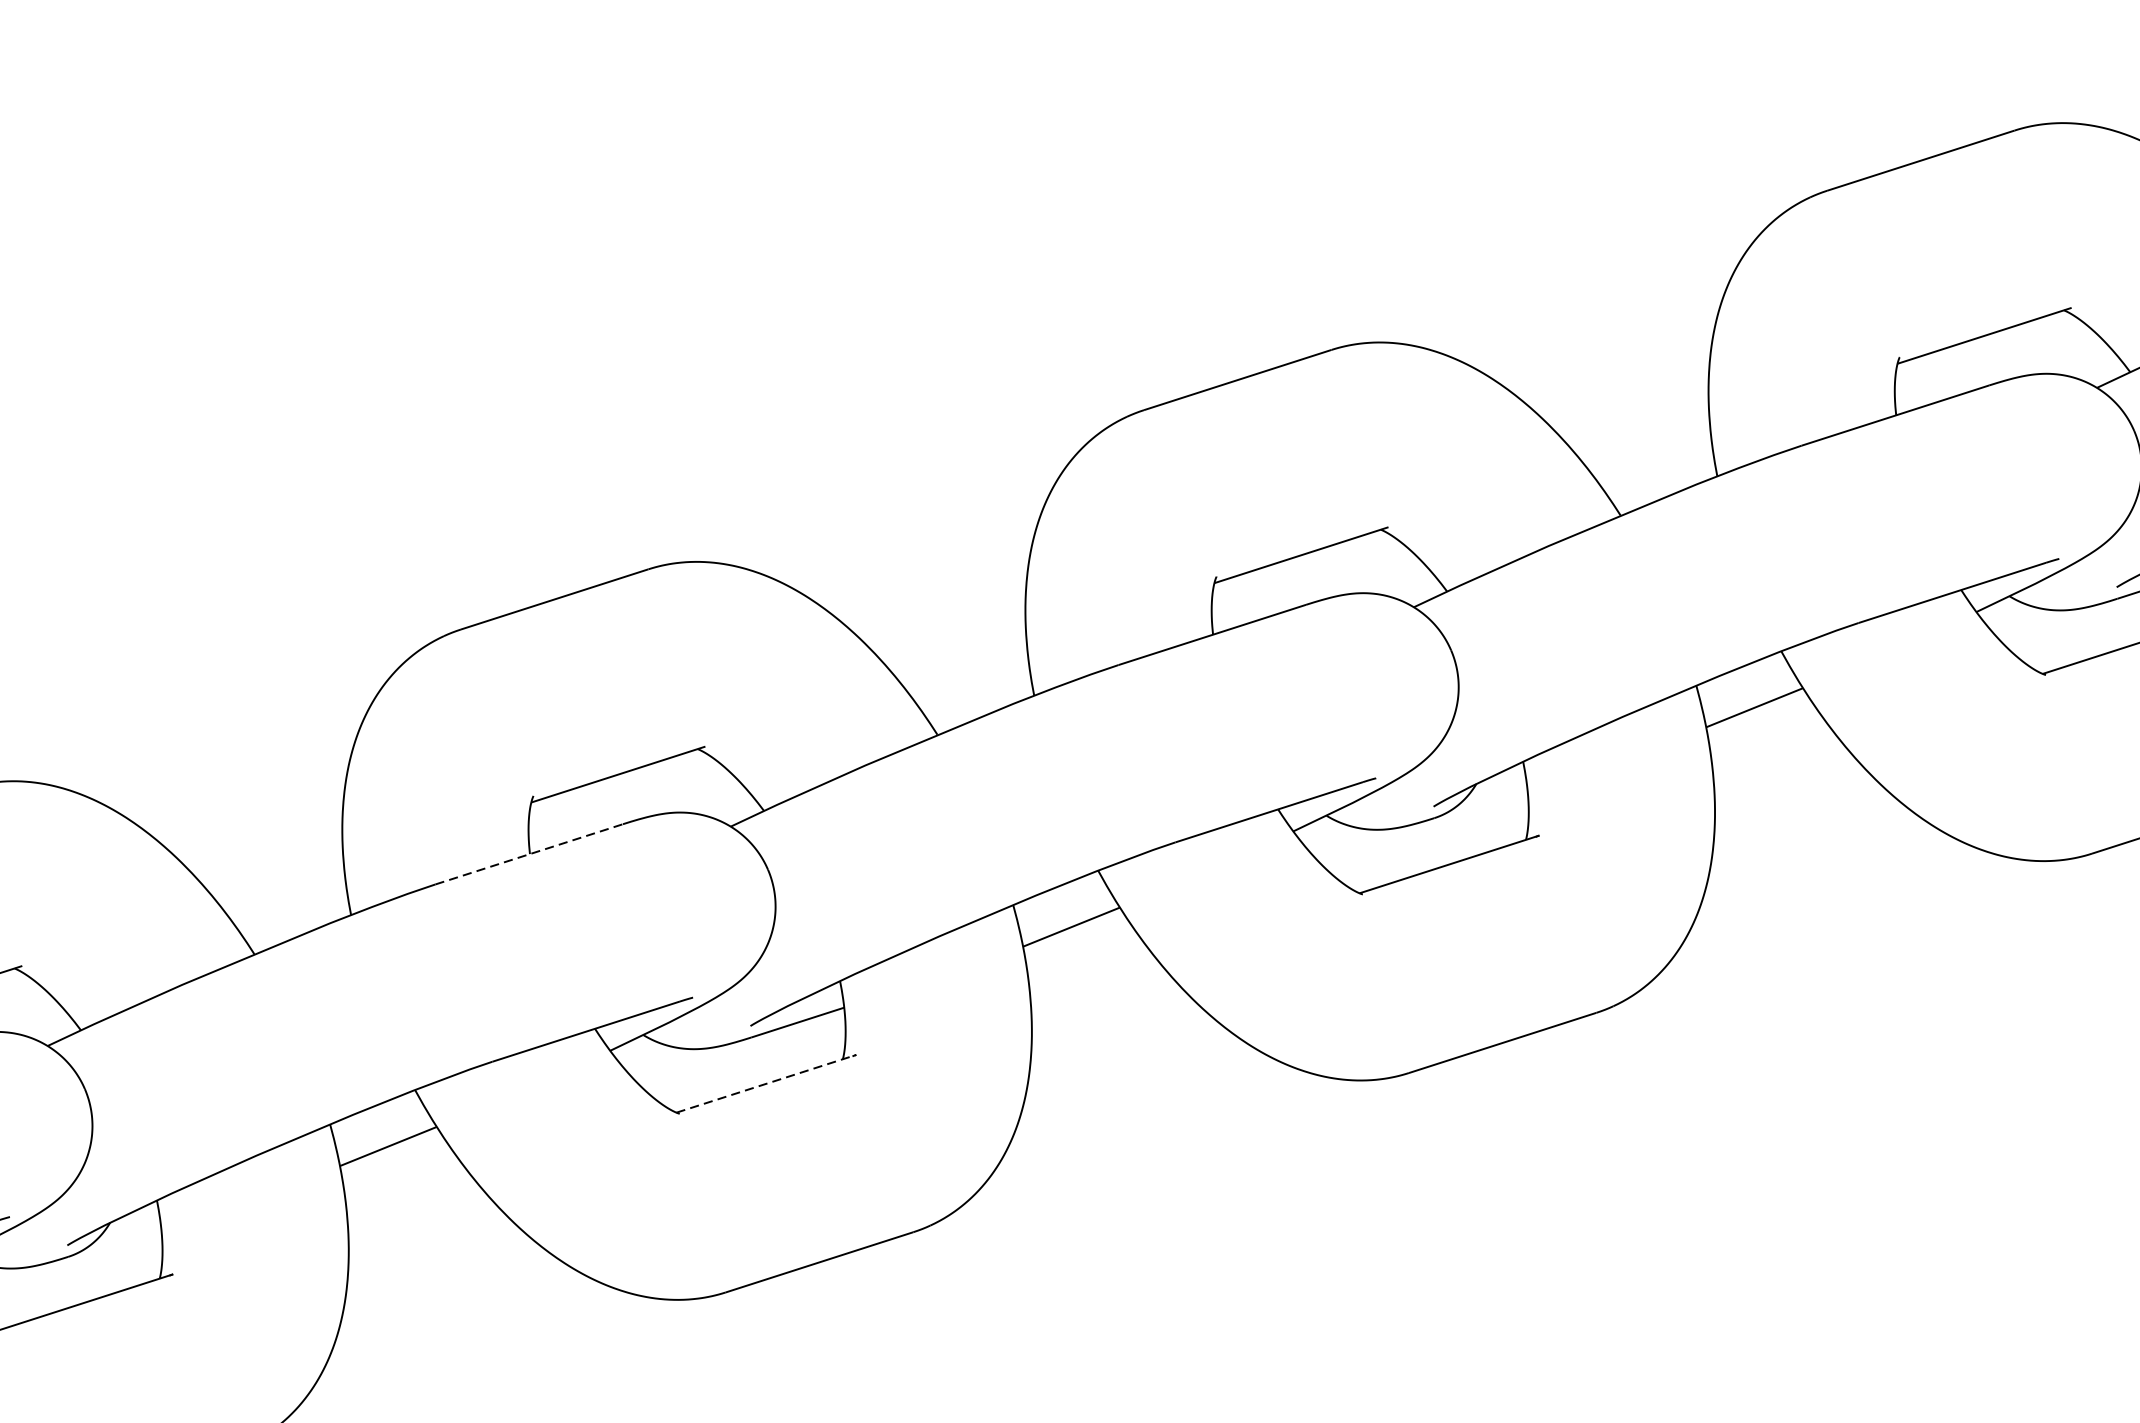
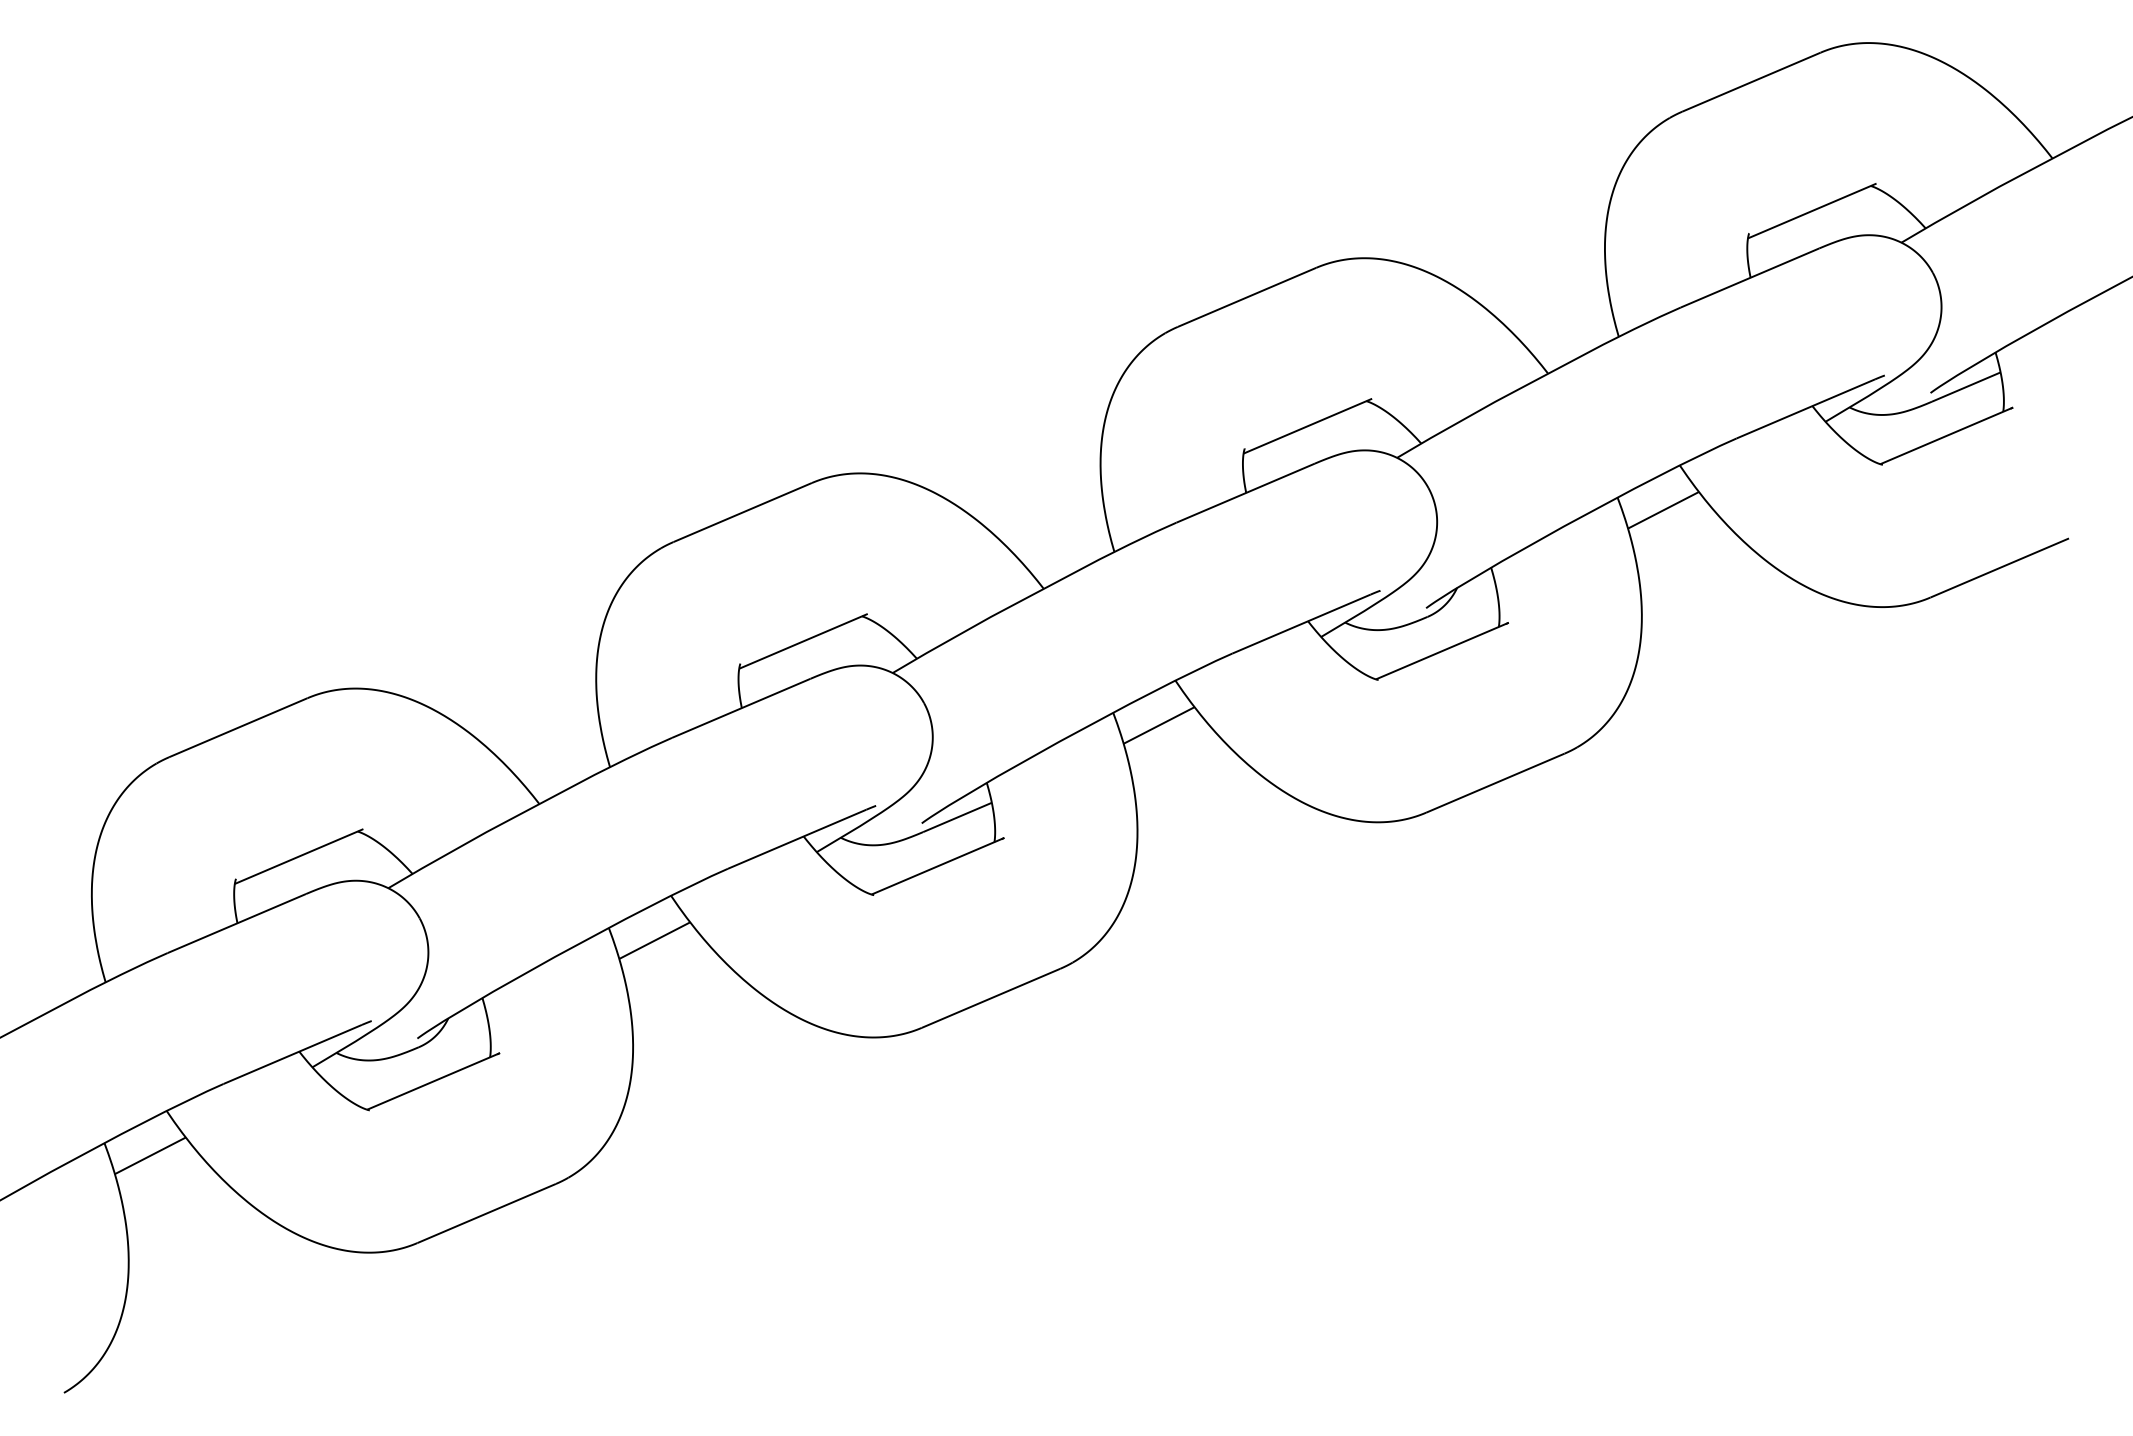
line: (529, 854) -> (741, 708), dashed -> solid
line: (767, 1084) -> (938, 866), dashed -> solid

